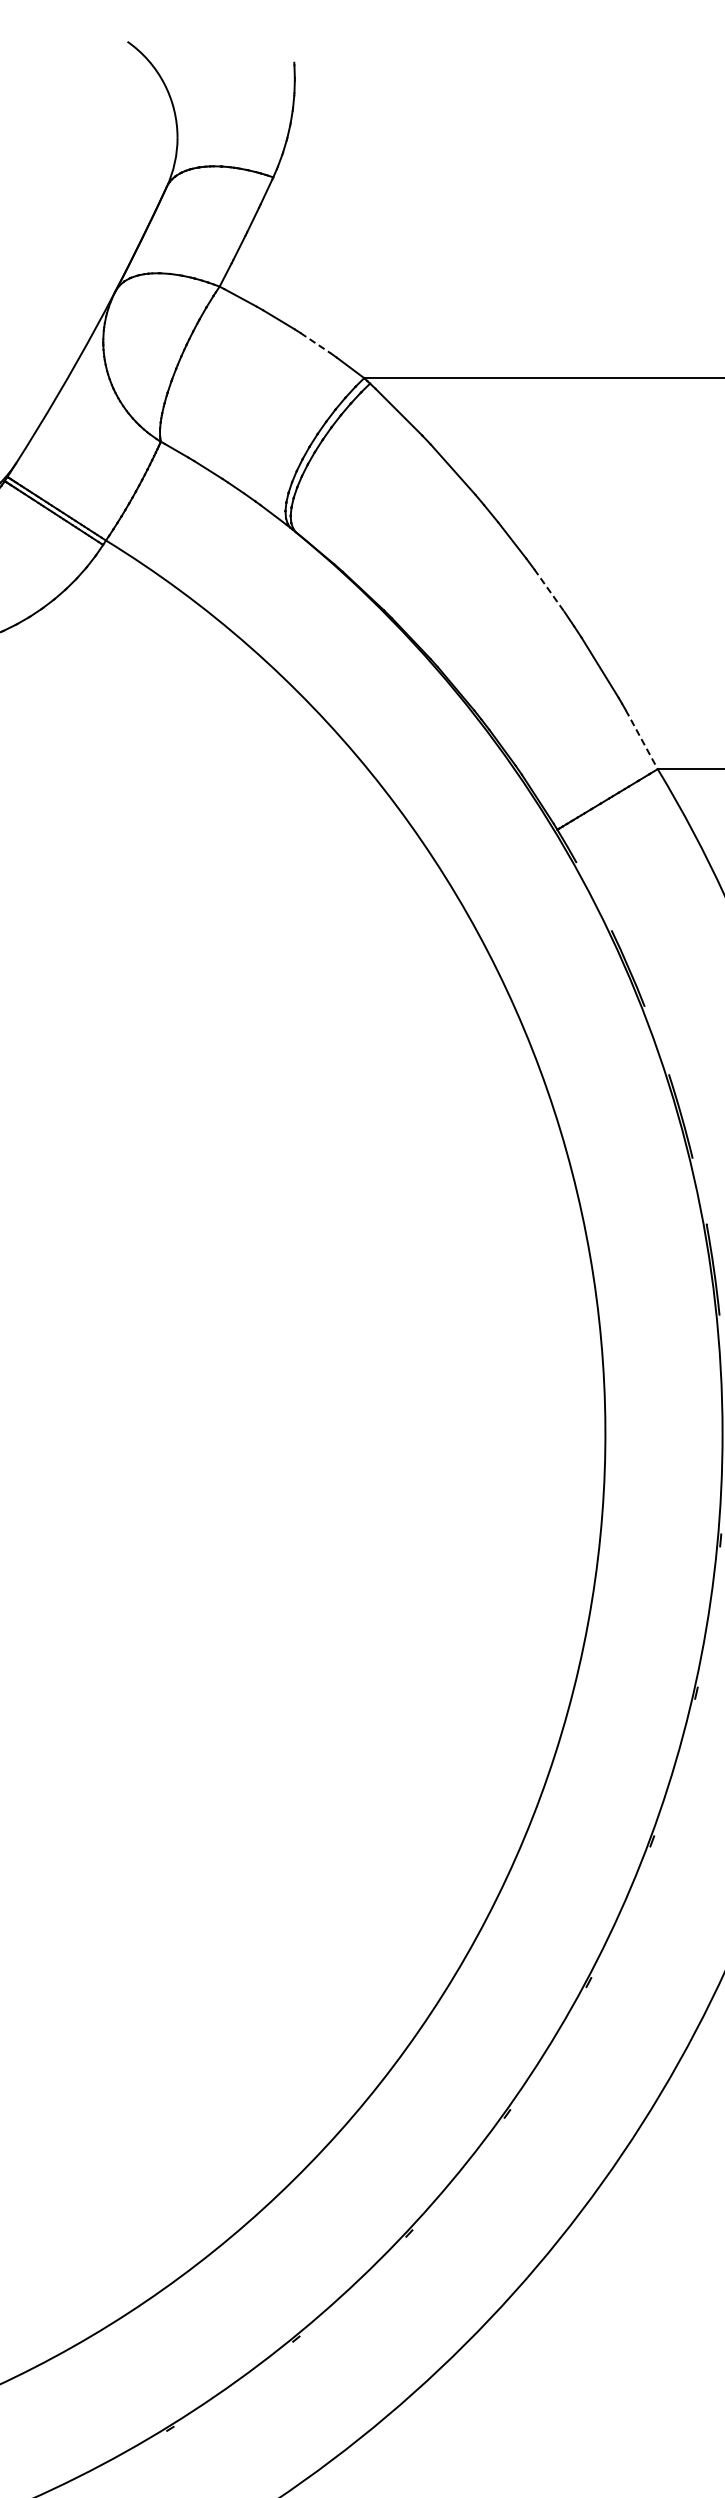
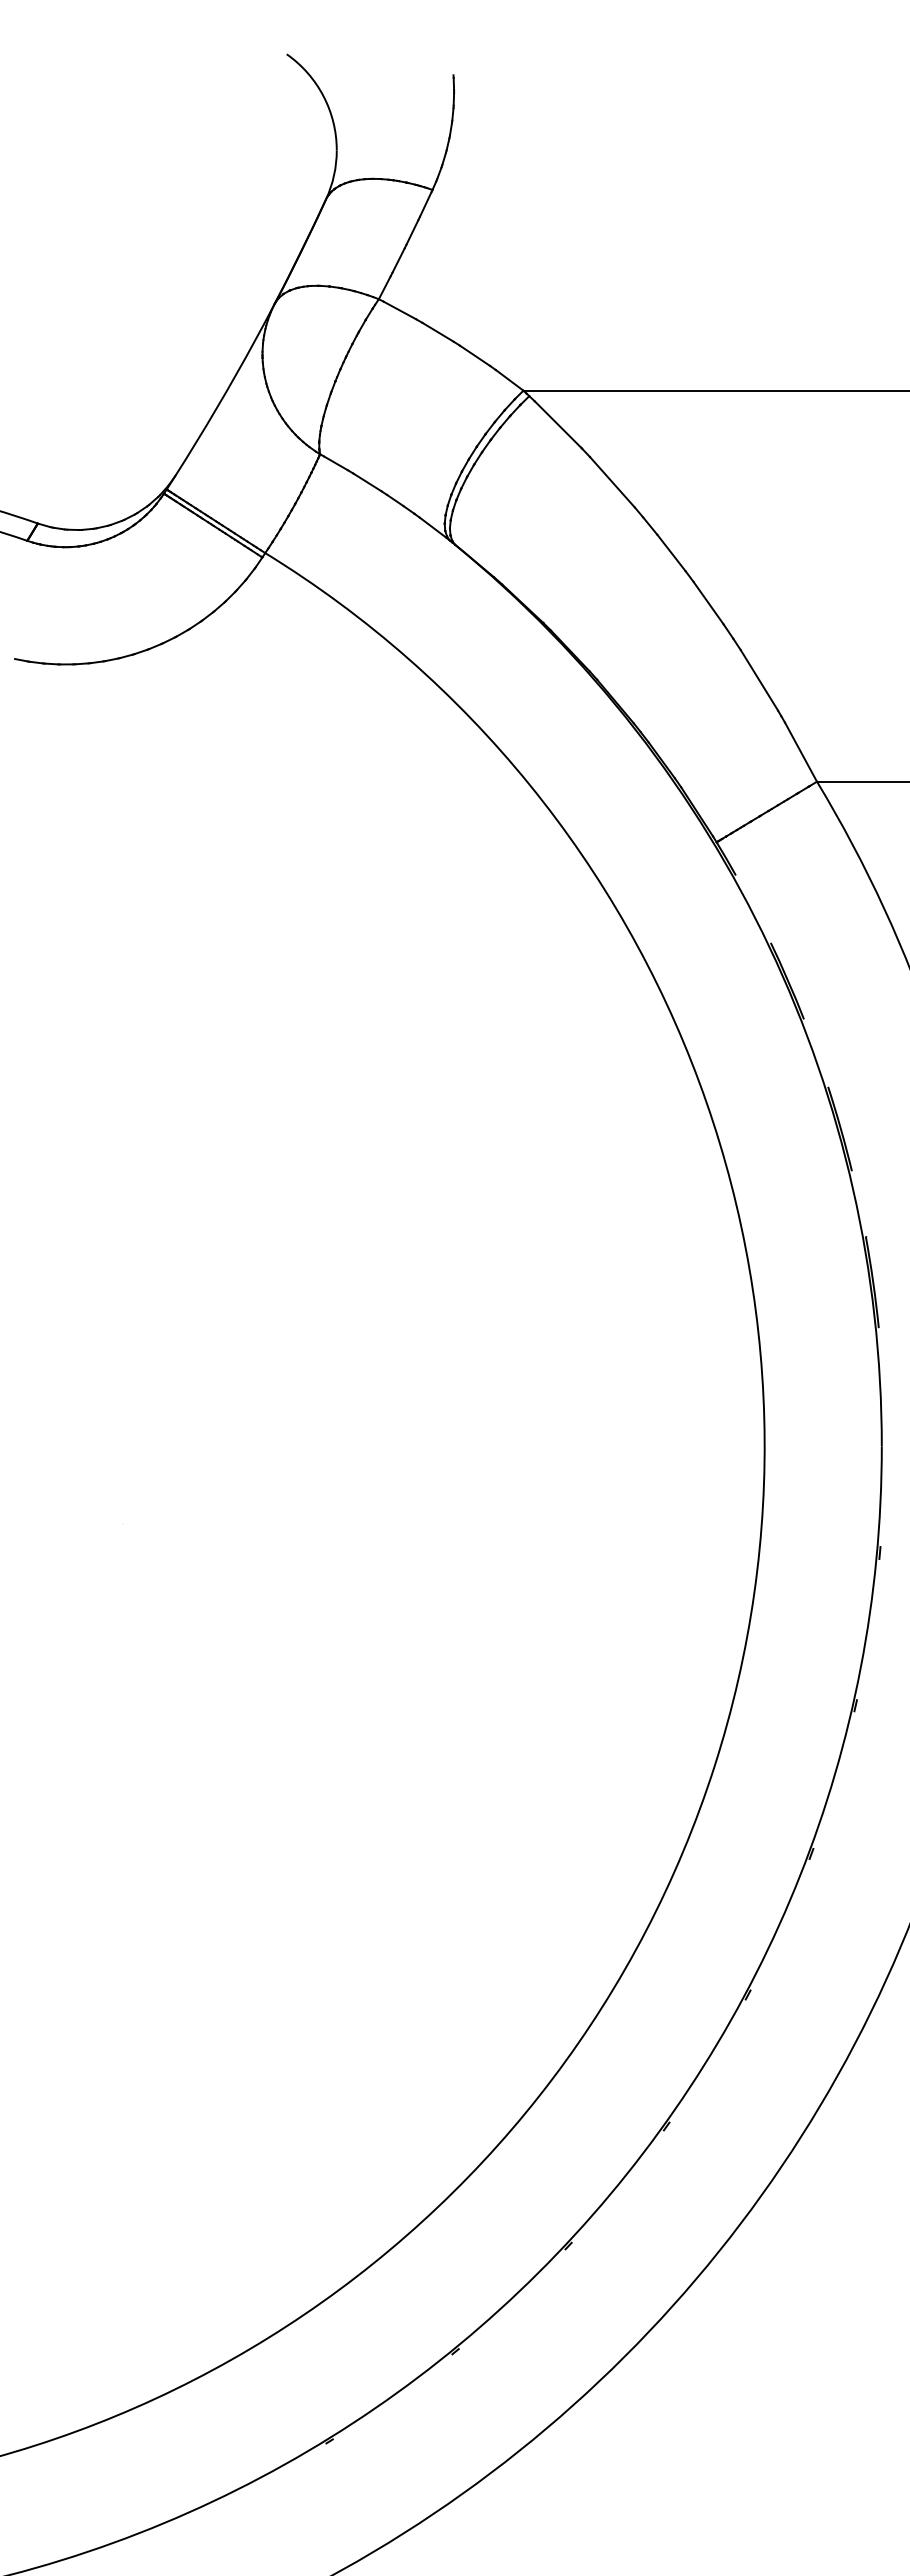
line: (316, 343) -> (475, 356), dashed -> solid
line: (549, 590) -> (708, 603), dashed -> solid
line: (641, 739) -> (800, 752), dashed -> solid

